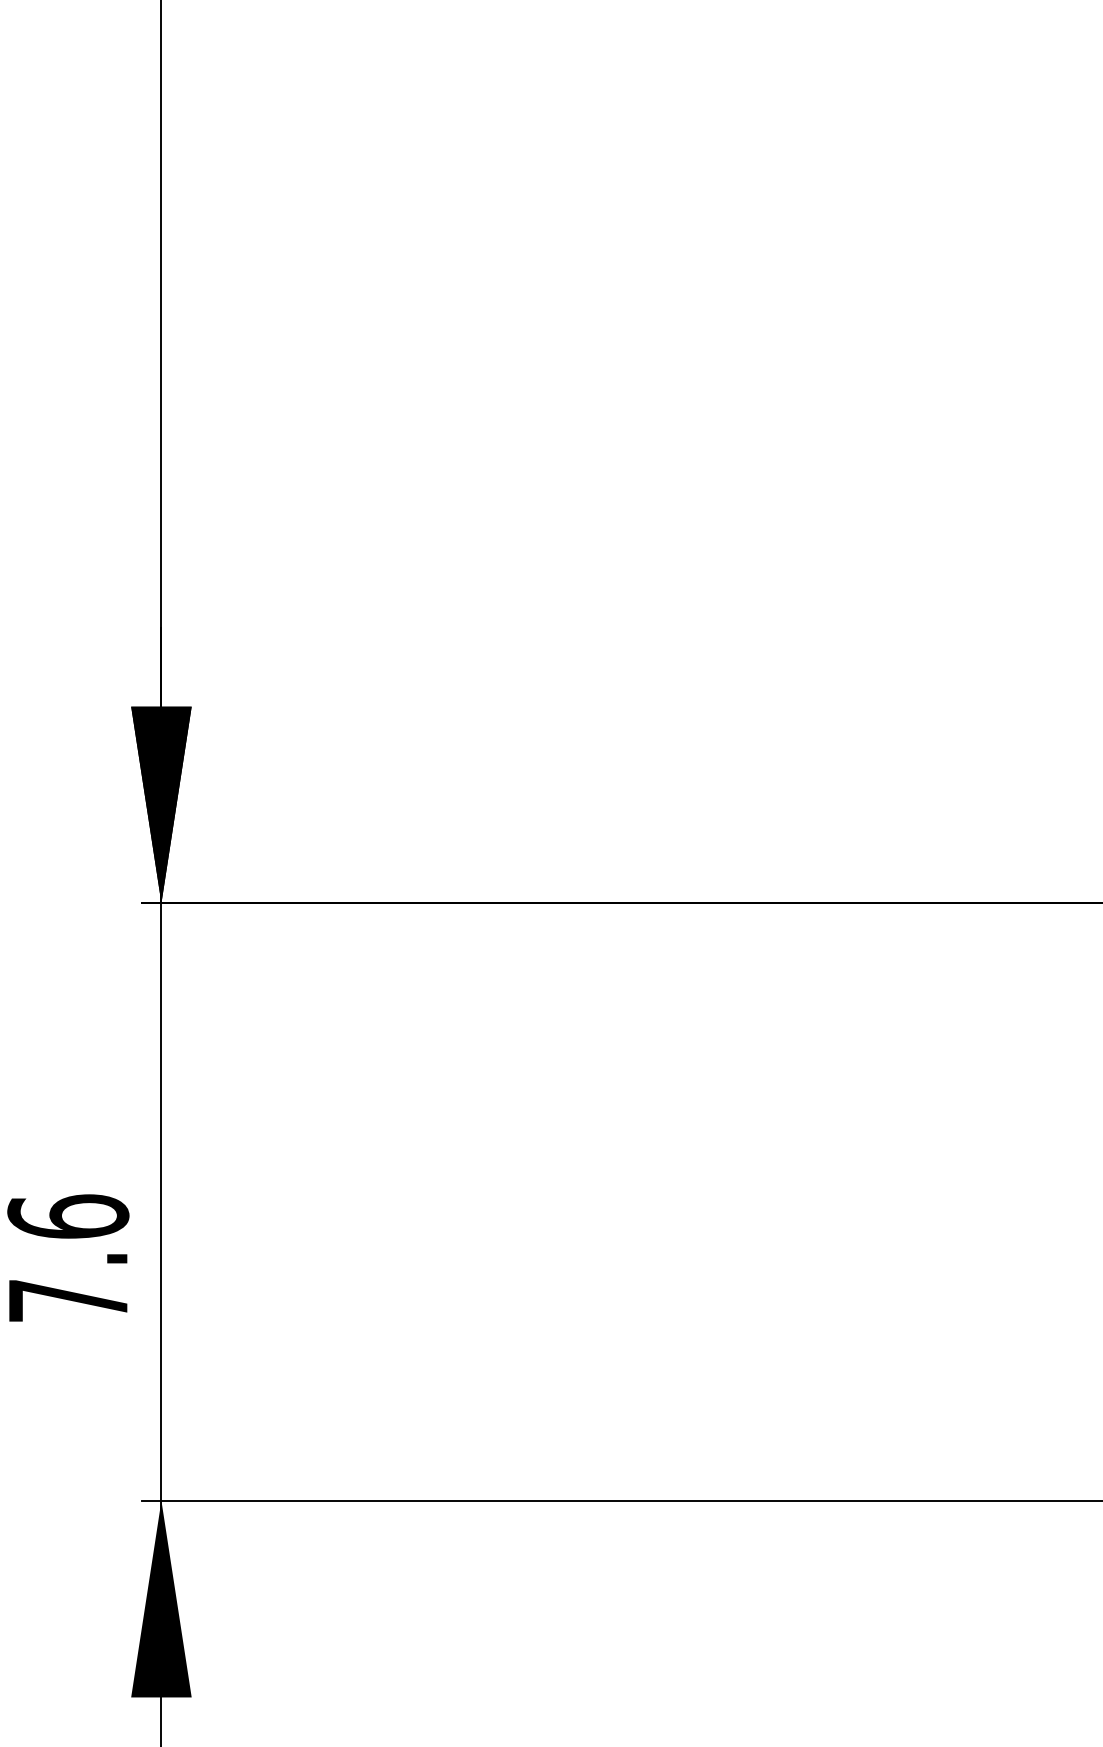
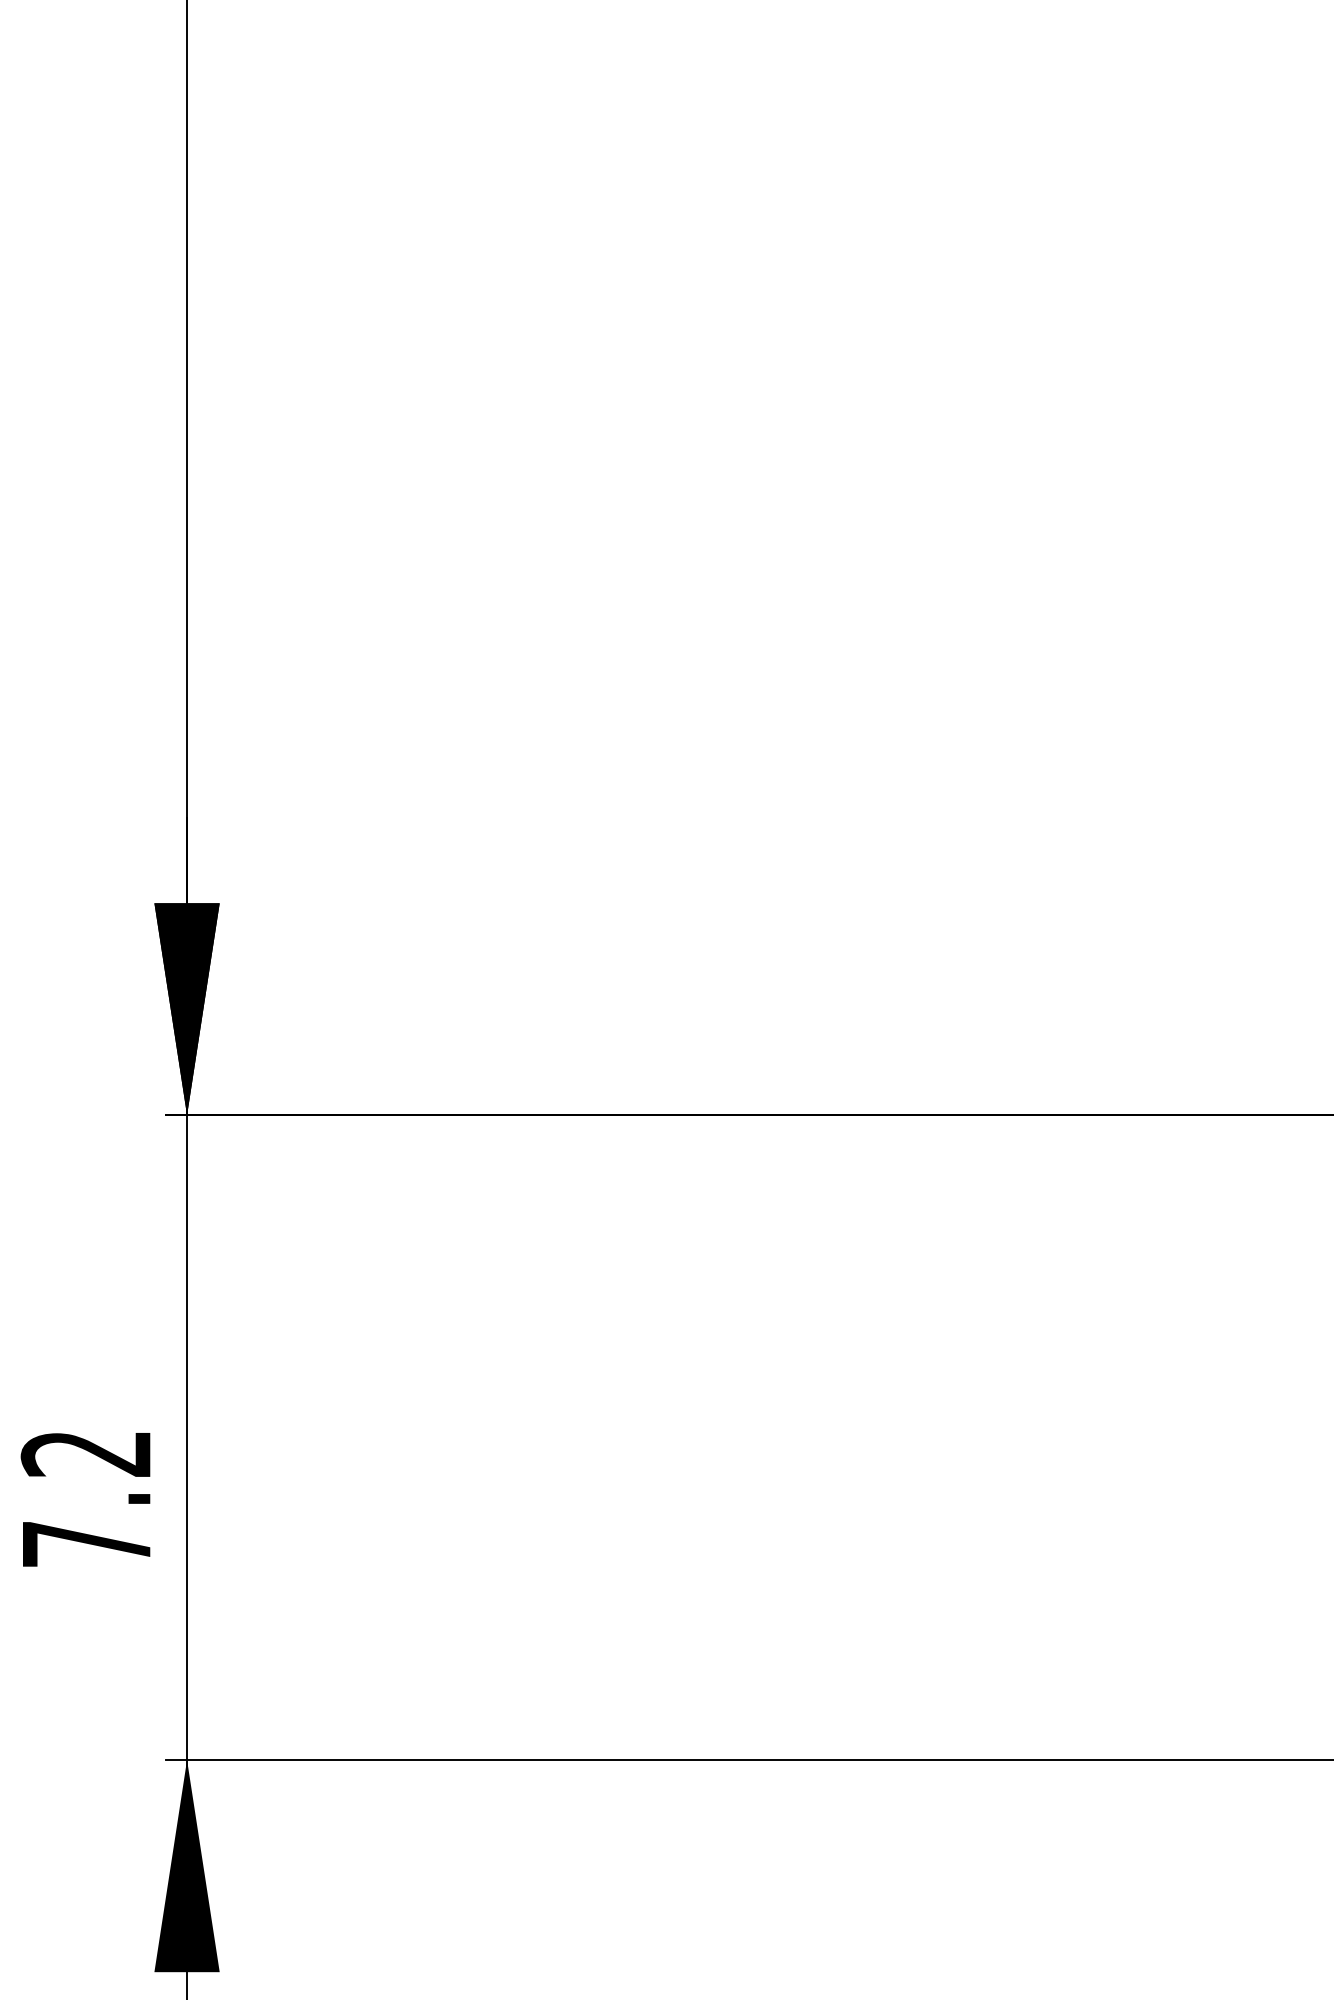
text: (68, 1216) -> (86, 1453), 7.6 -> 7.2

